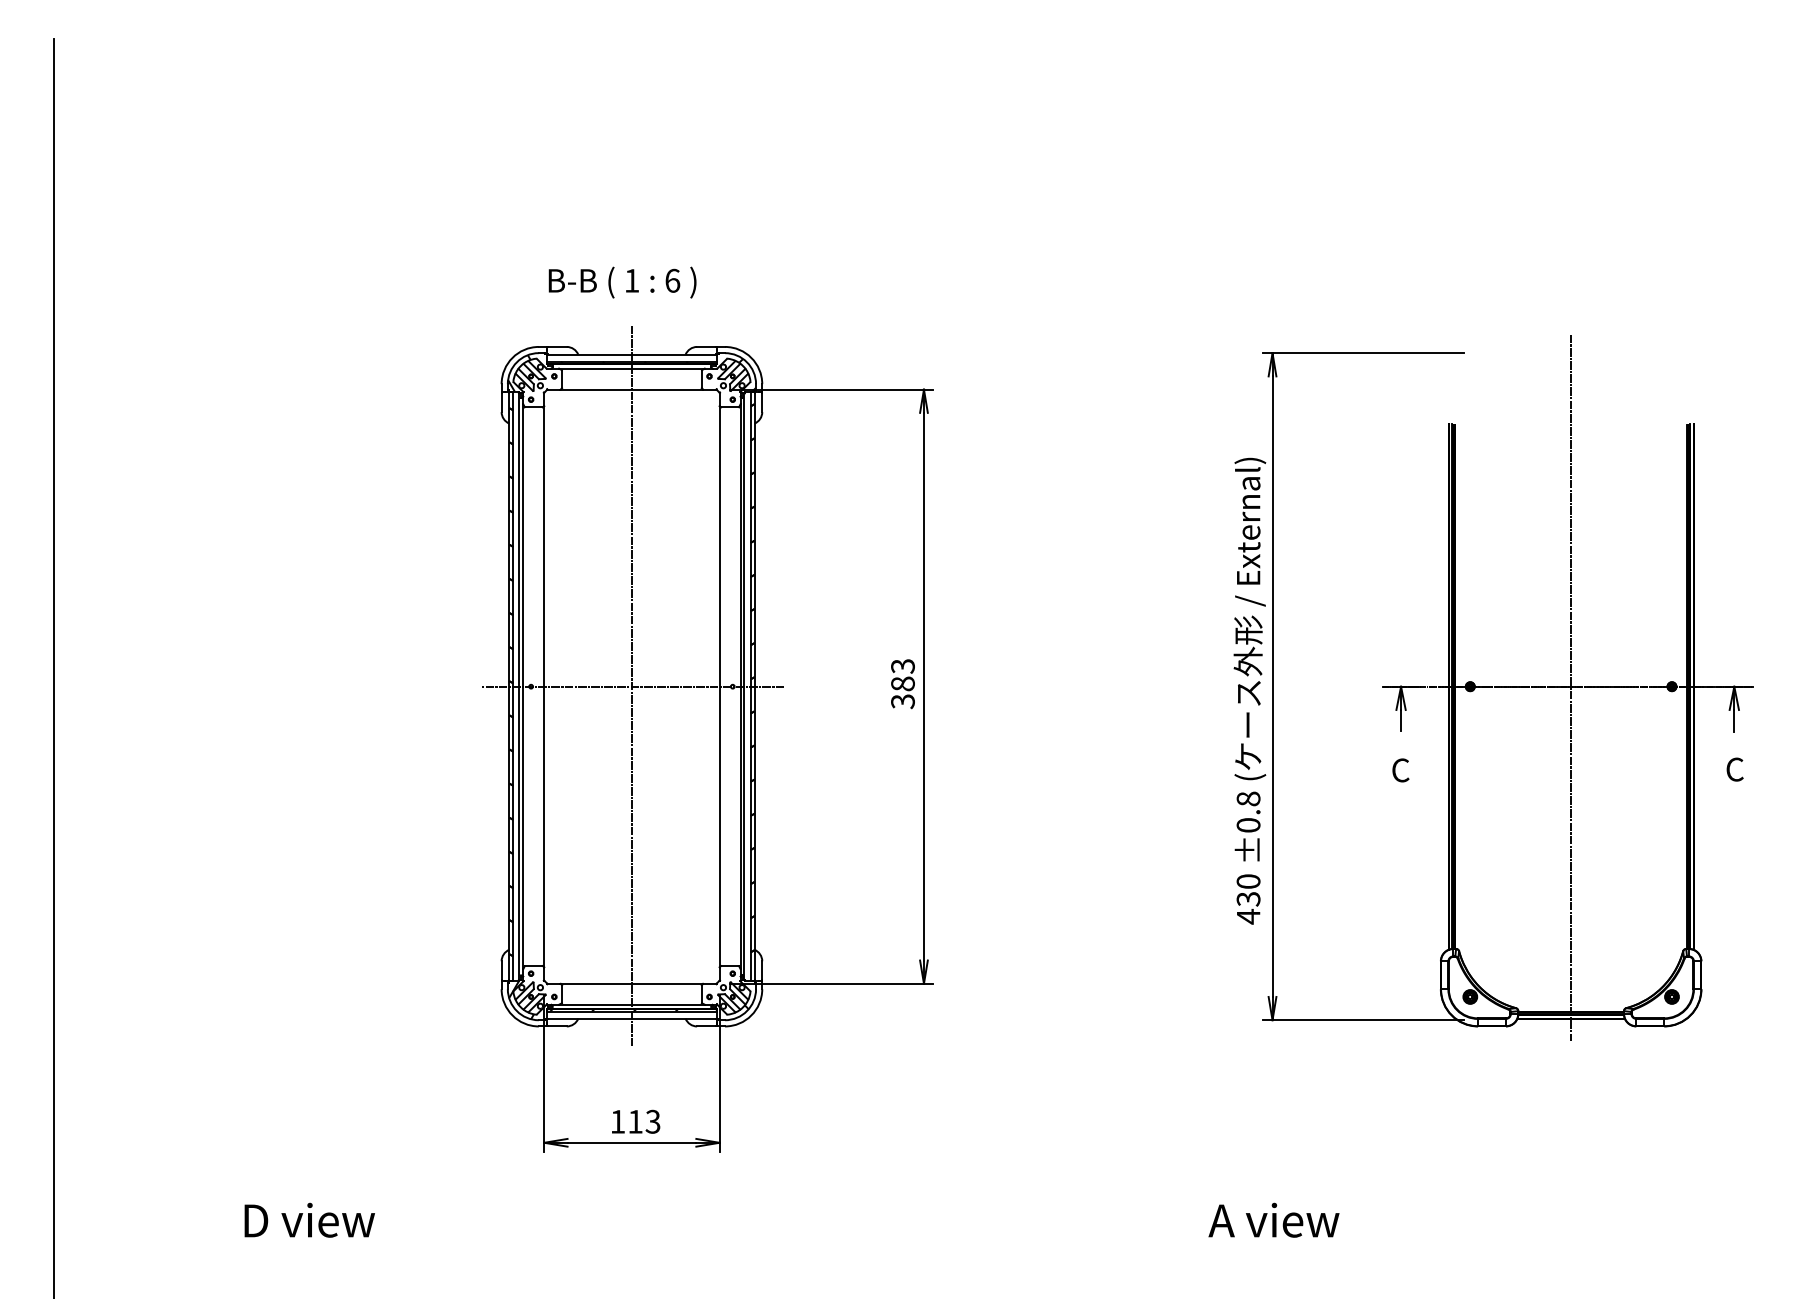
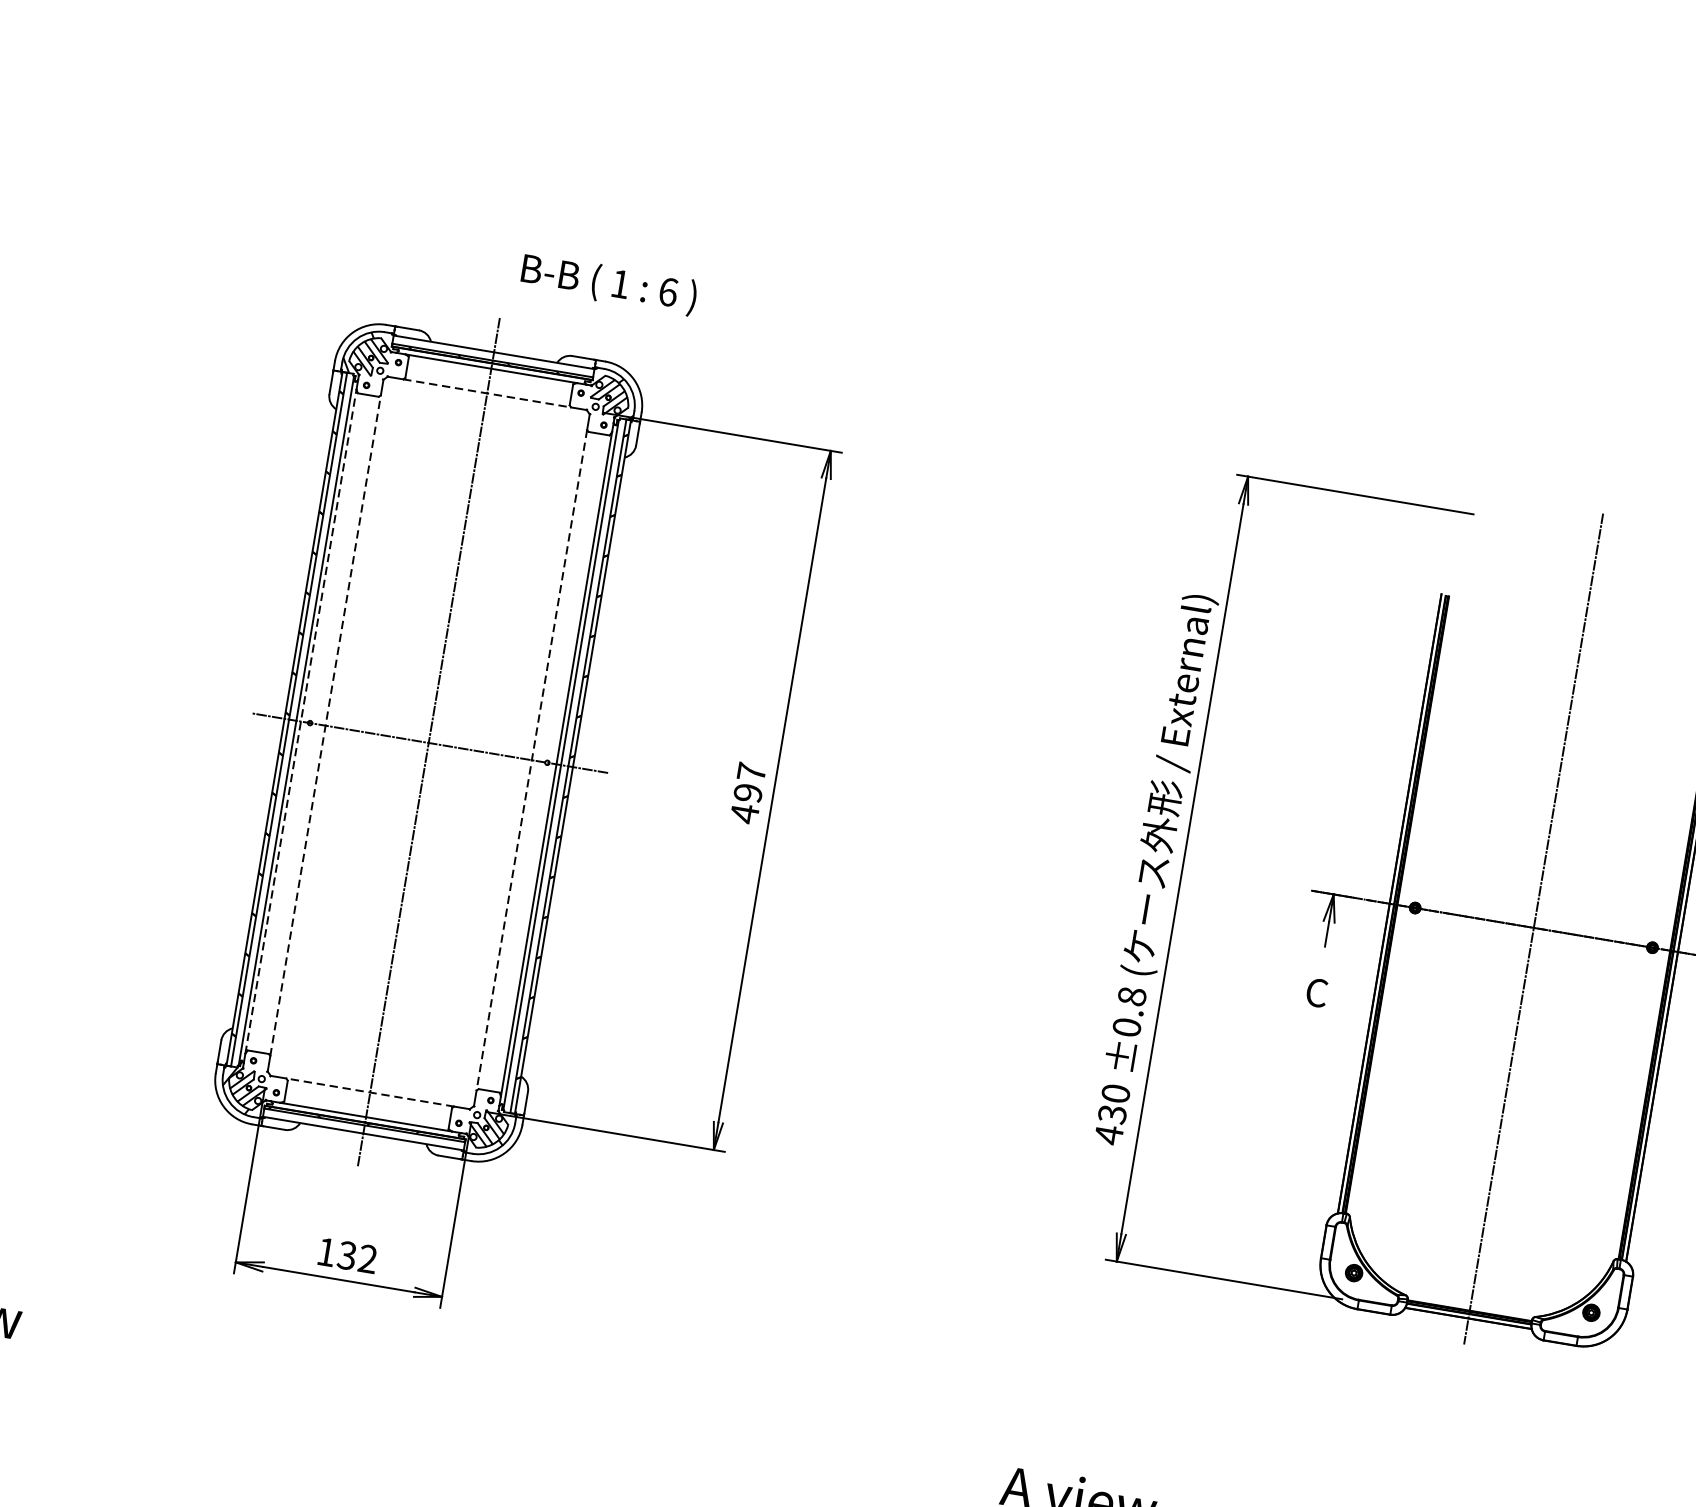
text: (622, 282) -> (608, 284), moved
line: (632, 389) -> (487, 393), solid -> dashed
text: (902, 684) -> (747, 793), 383 -> 497
line: (523, 686) -> (301, 721), solid -> dashed
line: (544, 686) -> (325, 725), solid -> dashed
line: (719, 686) -> (531, 759), solid -> dashed
line: (631, 983) -> (369, 1092), solid -> dashed
text: (644, 1121) -> (357, 1257), 113 -> 132

